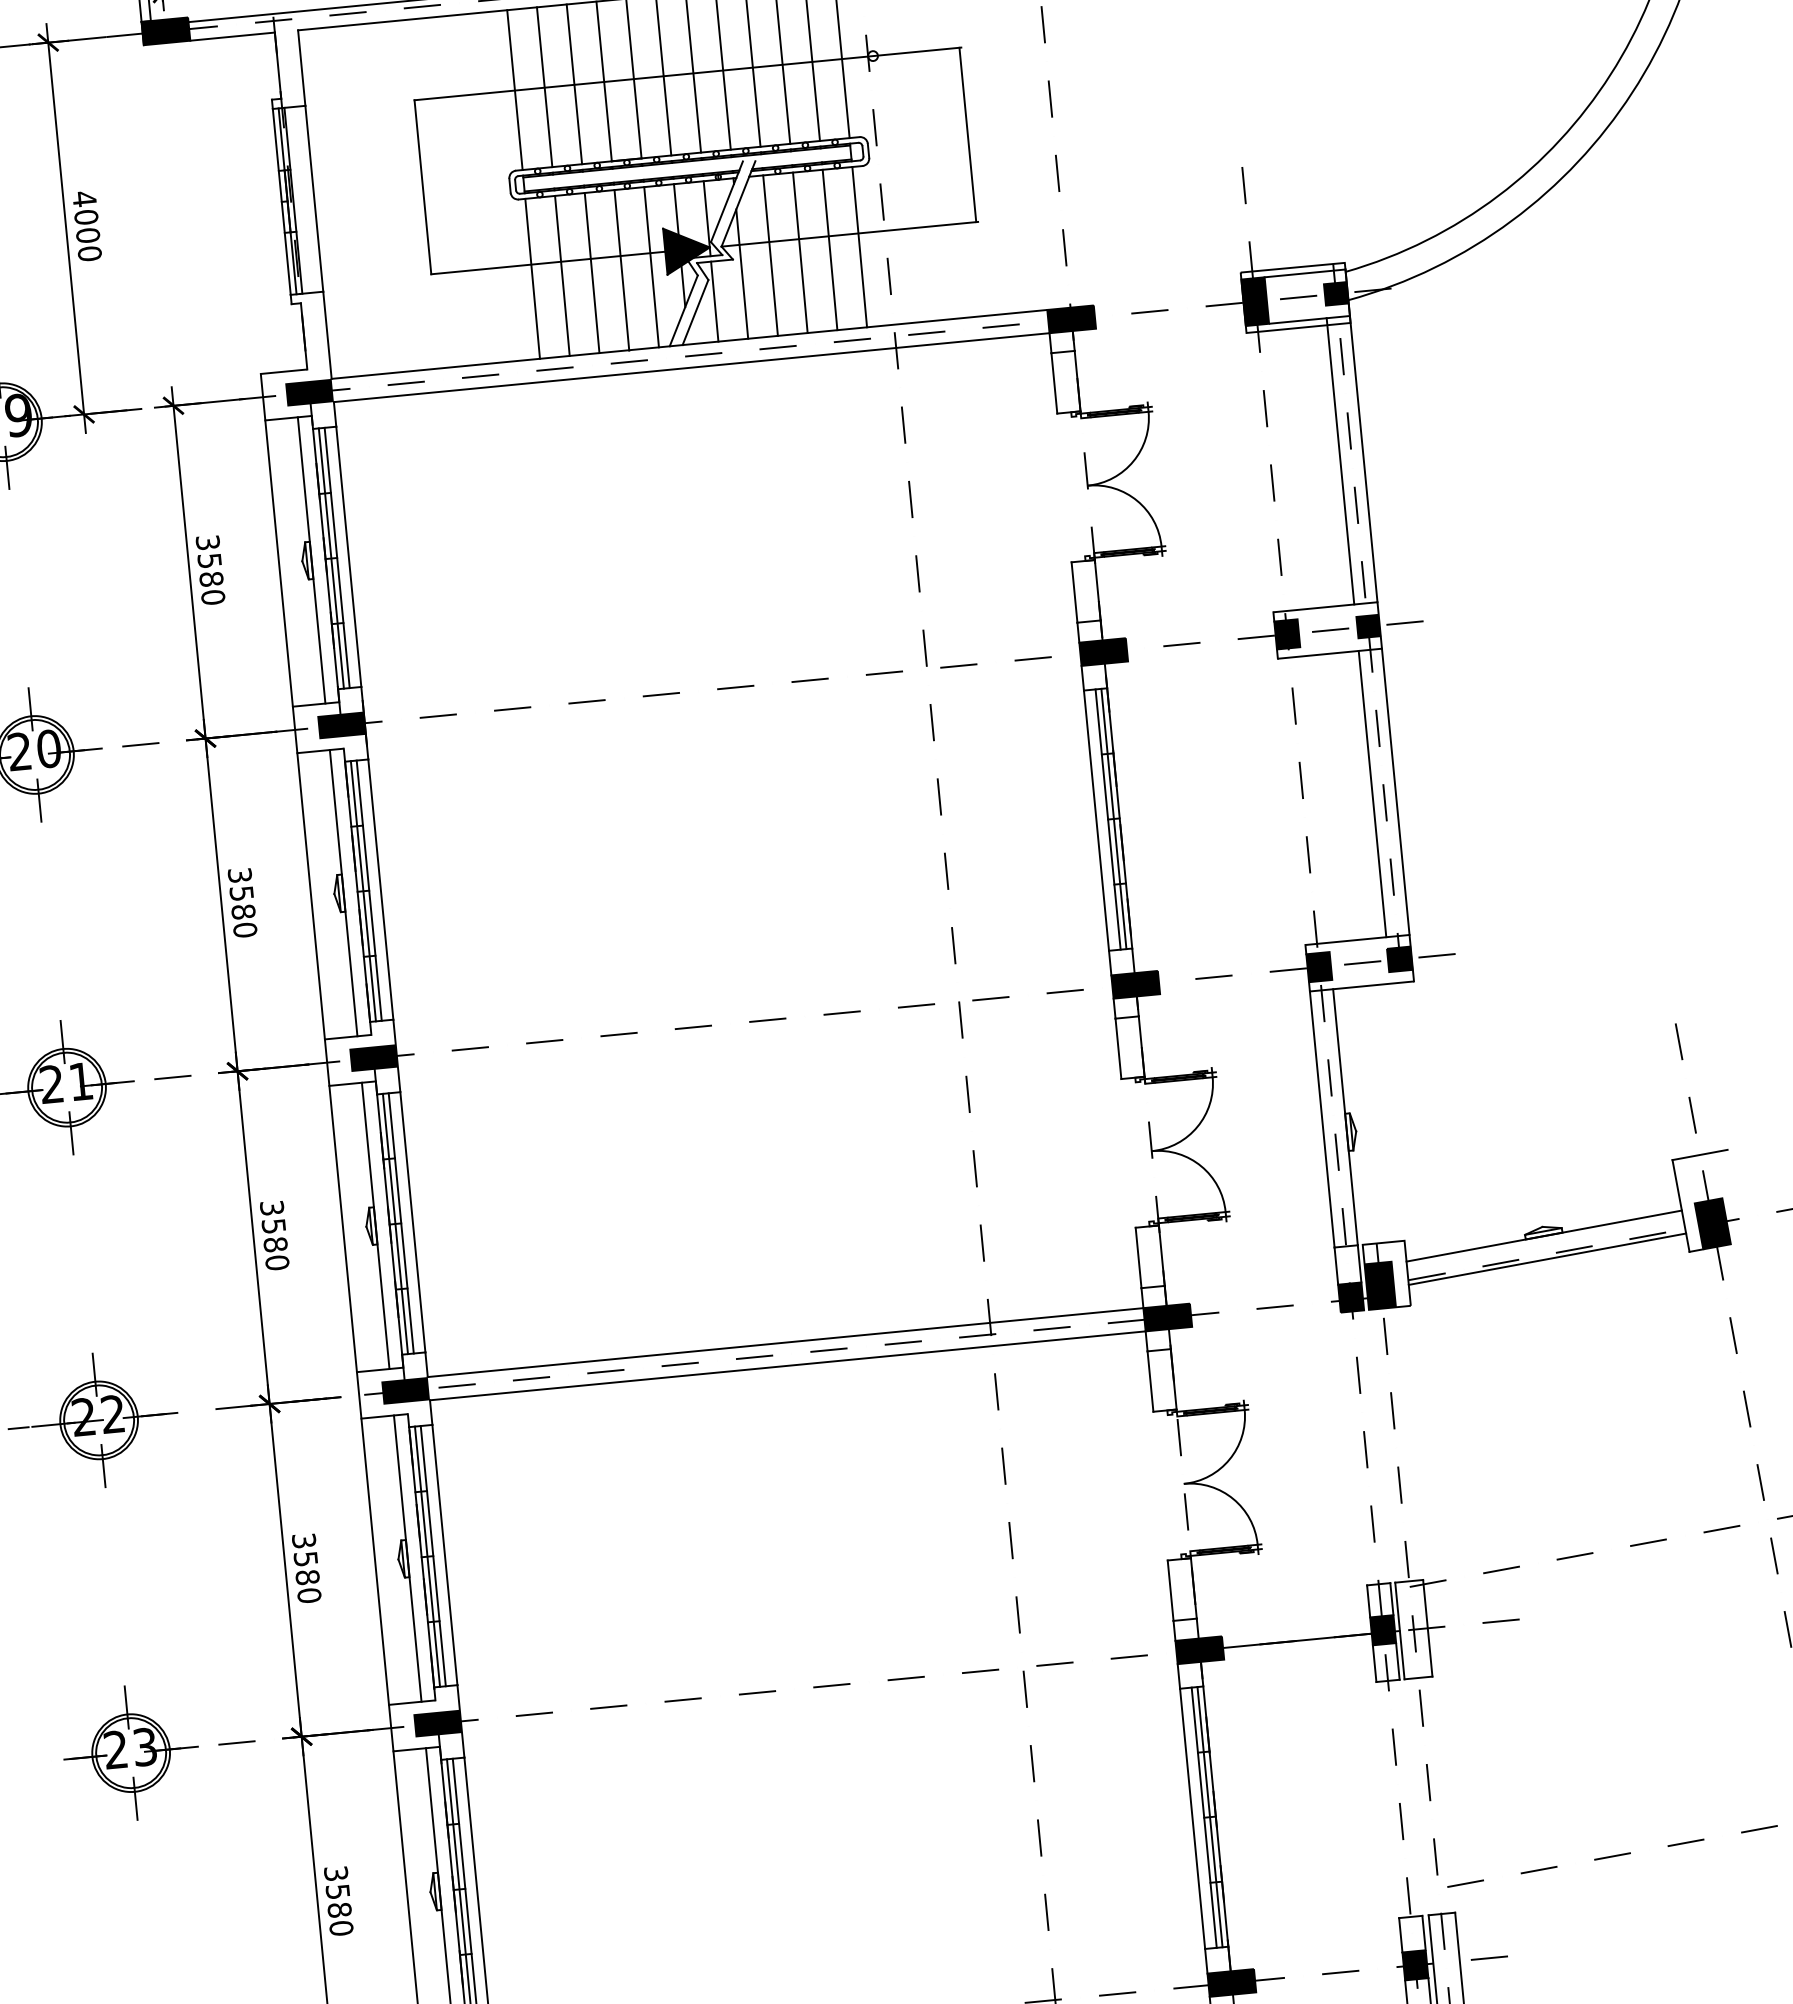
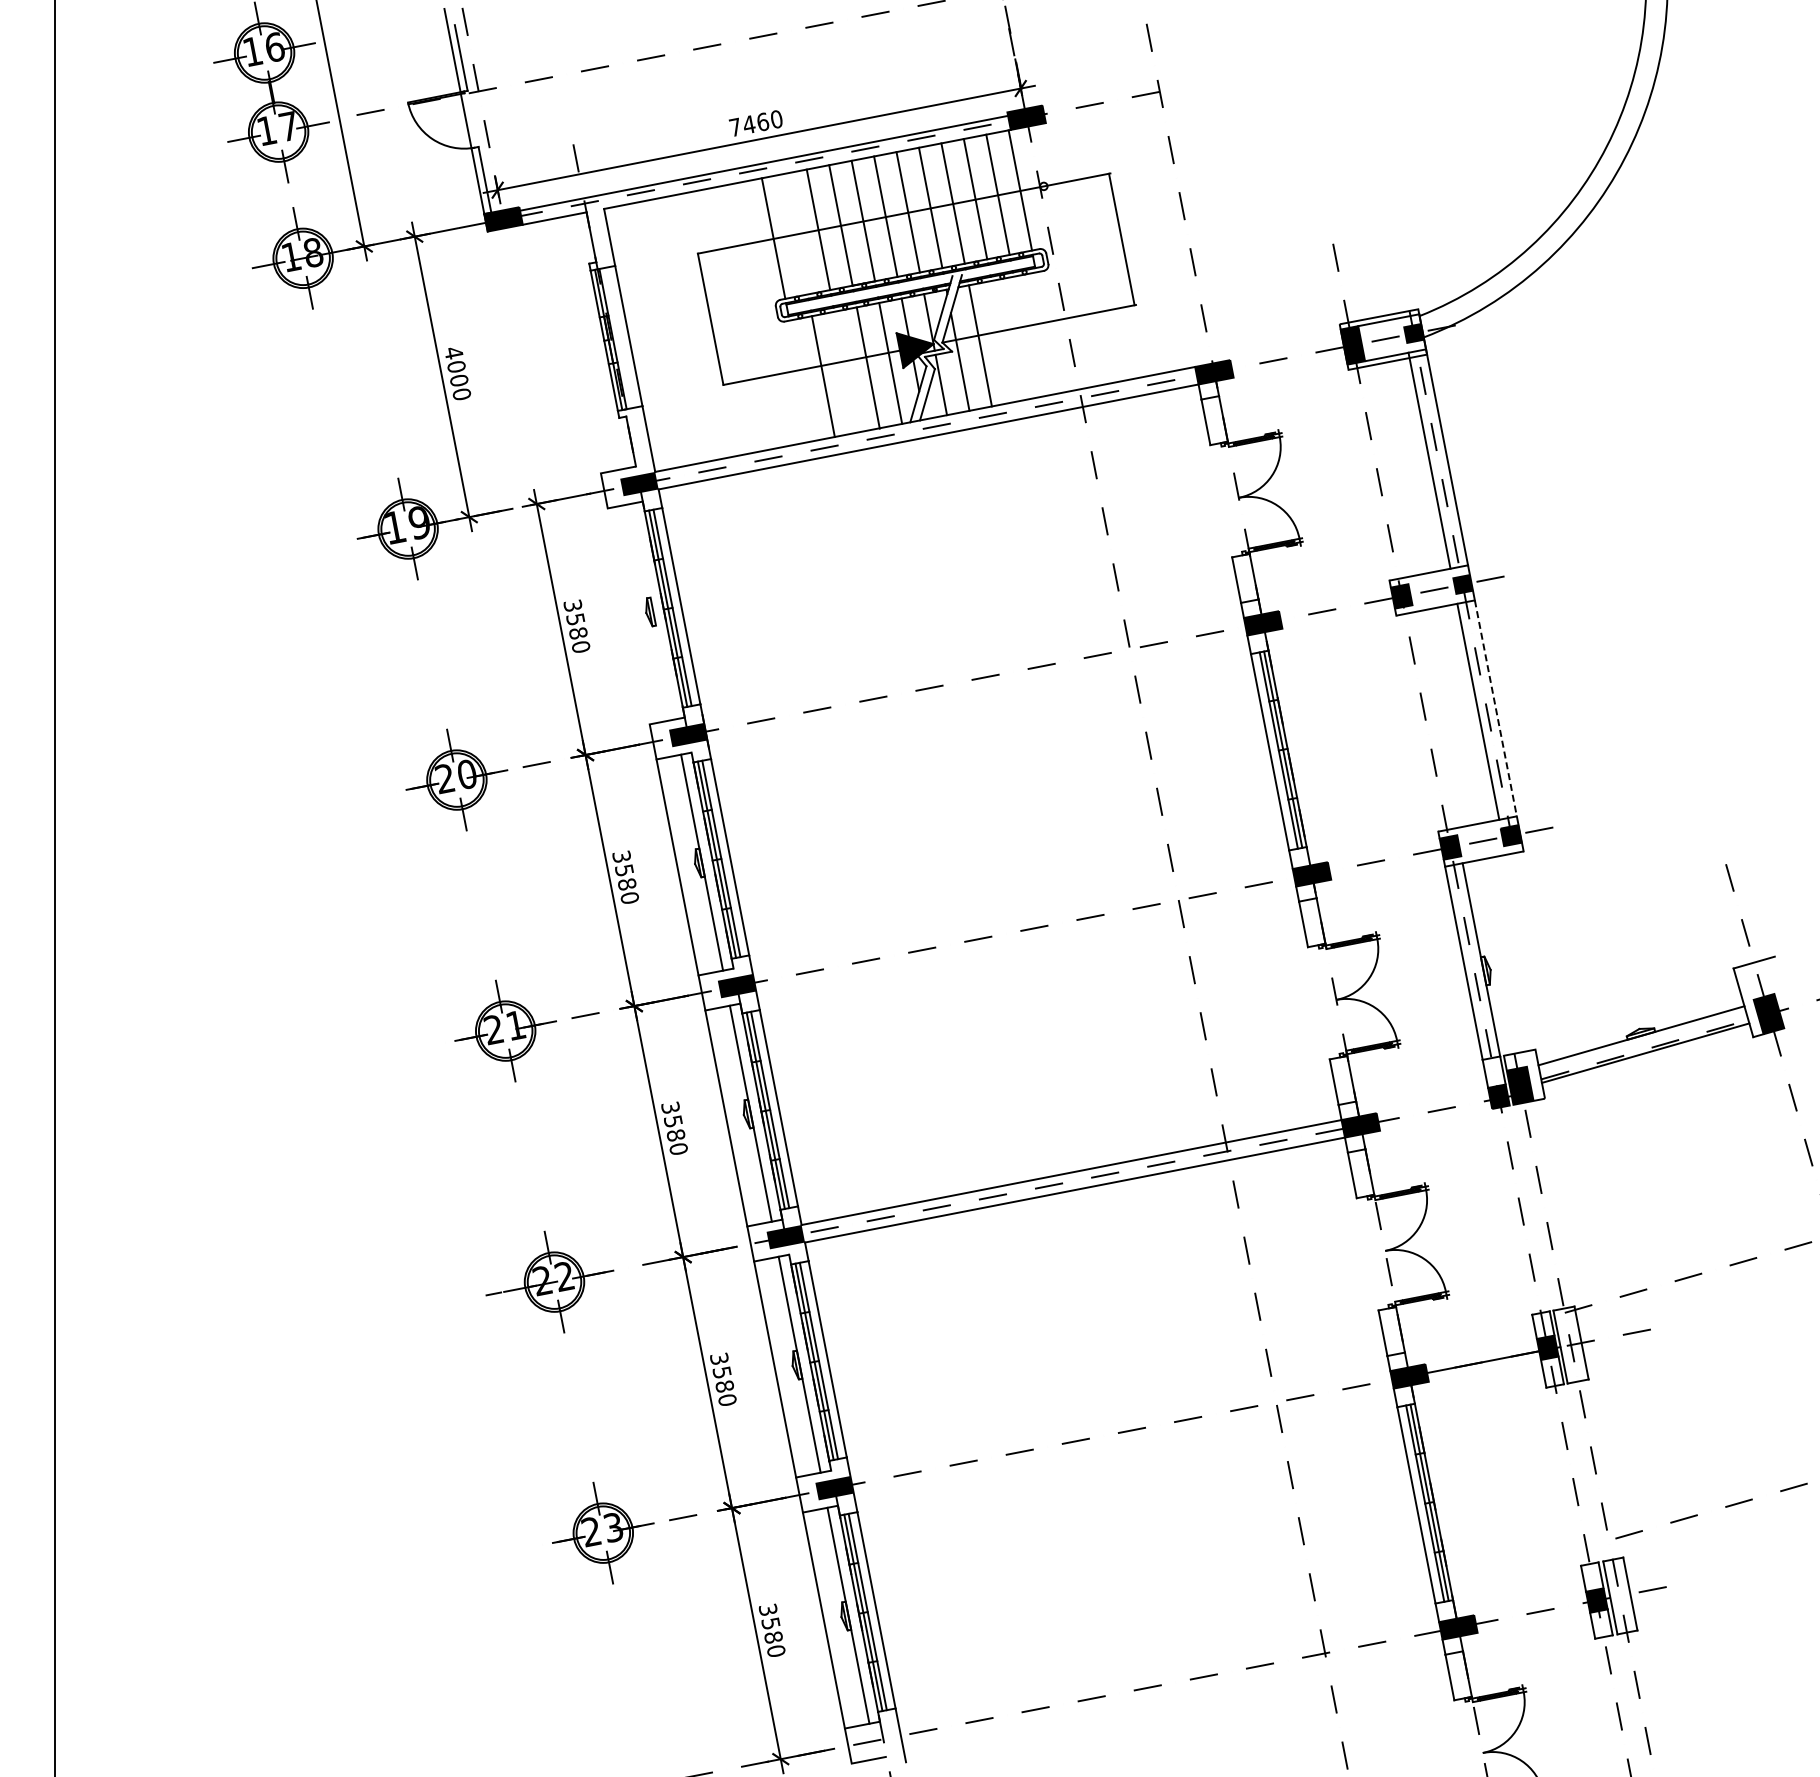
line: (544, 86) -> (795, 233), removed
line: (859, 246) -> (1047, 332), removed
line: (829, 248) -> (1024, 336), removed
line: (799, 252) -> (1002, 341), removed
line: (591, 272) -> (845, 371), removed
line: (532, 278) -> (800, 380), removed
line: (311, 560) -> (653, 611), removed
line: (278, 563) -> (628, 616), removed
line: (1395, 791) -> (1495, 708), solid -> dashed

